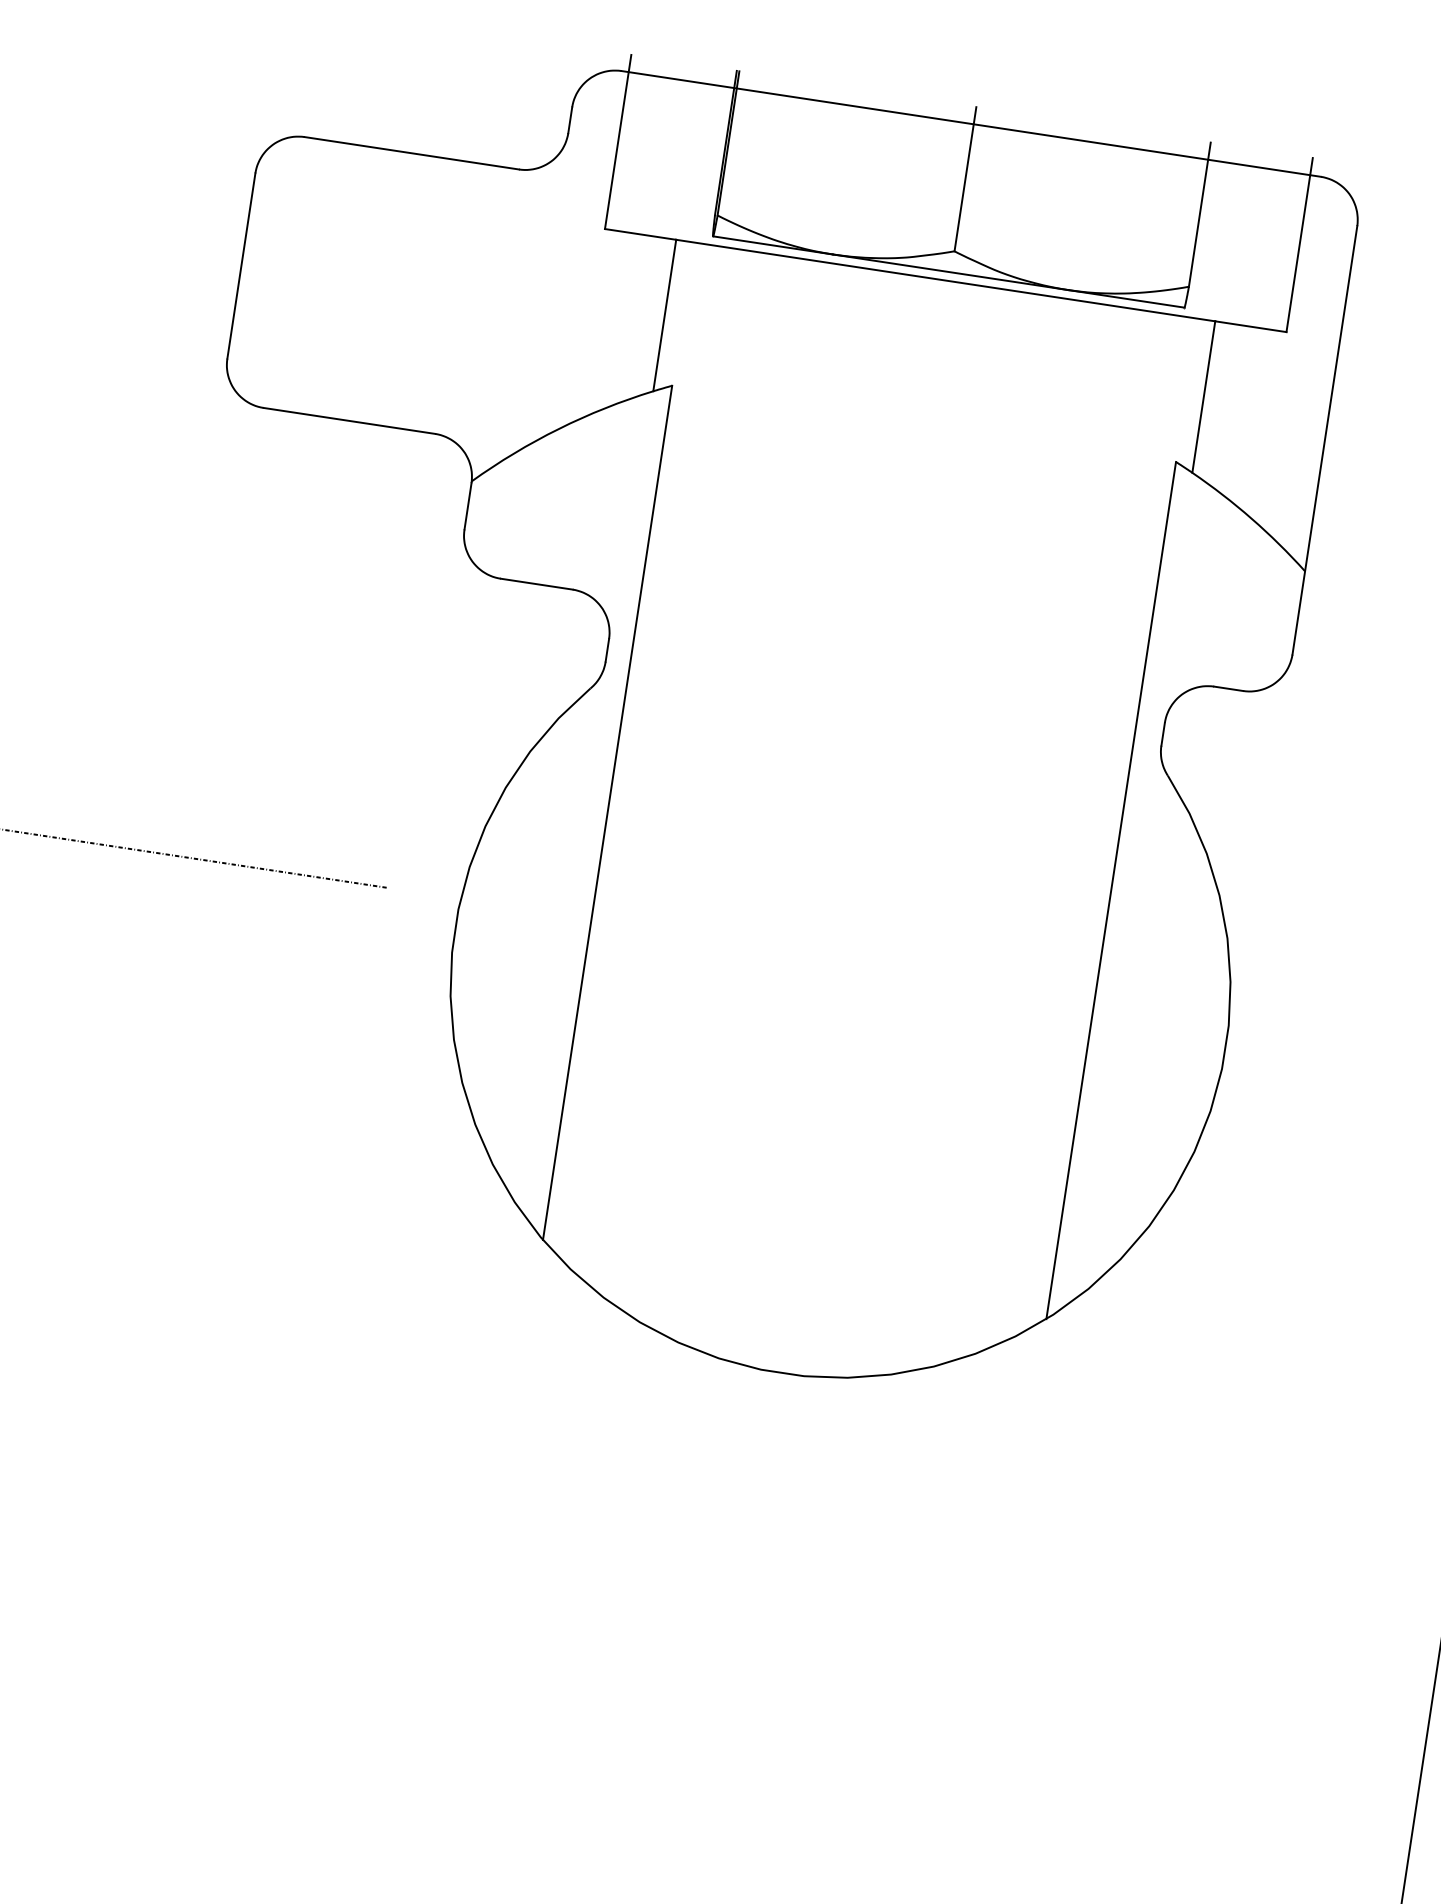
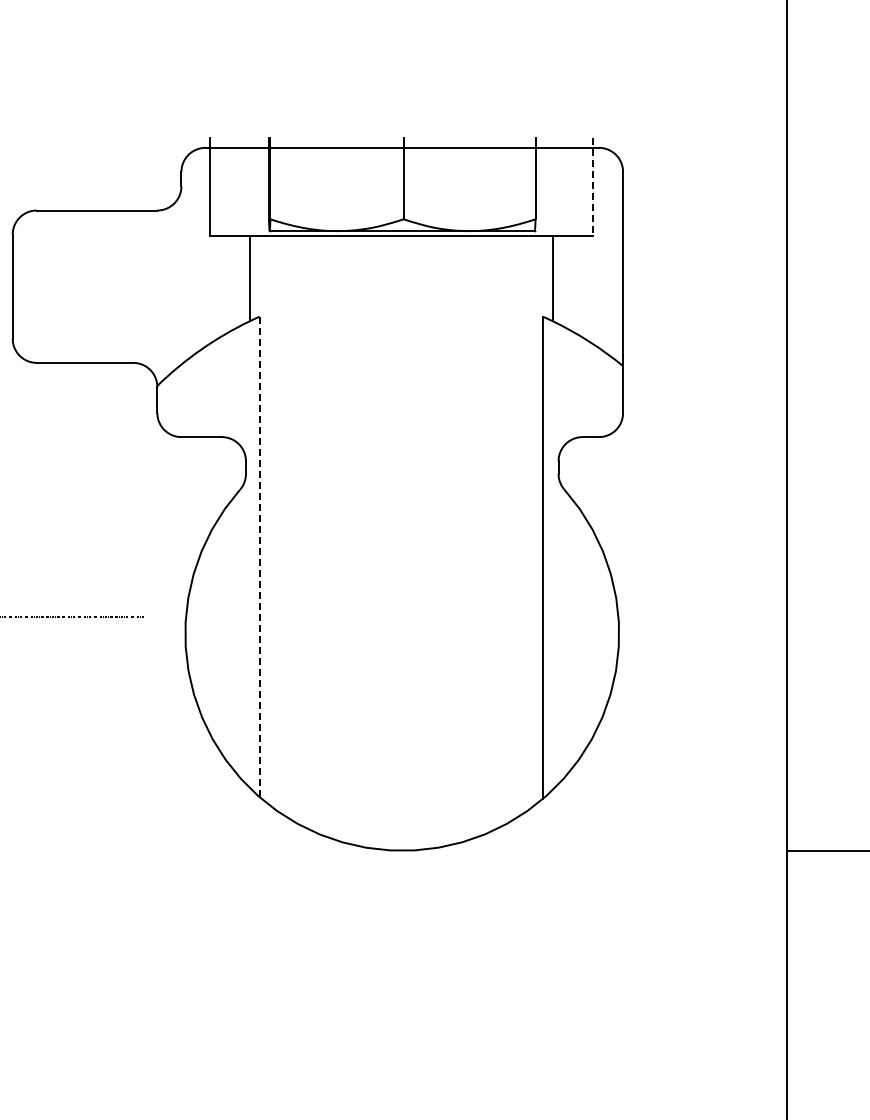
line: (1298, 245) -> (592, 187), solid -> dashed
line: (607, 812) -> (259, 556), solid -> dashed

